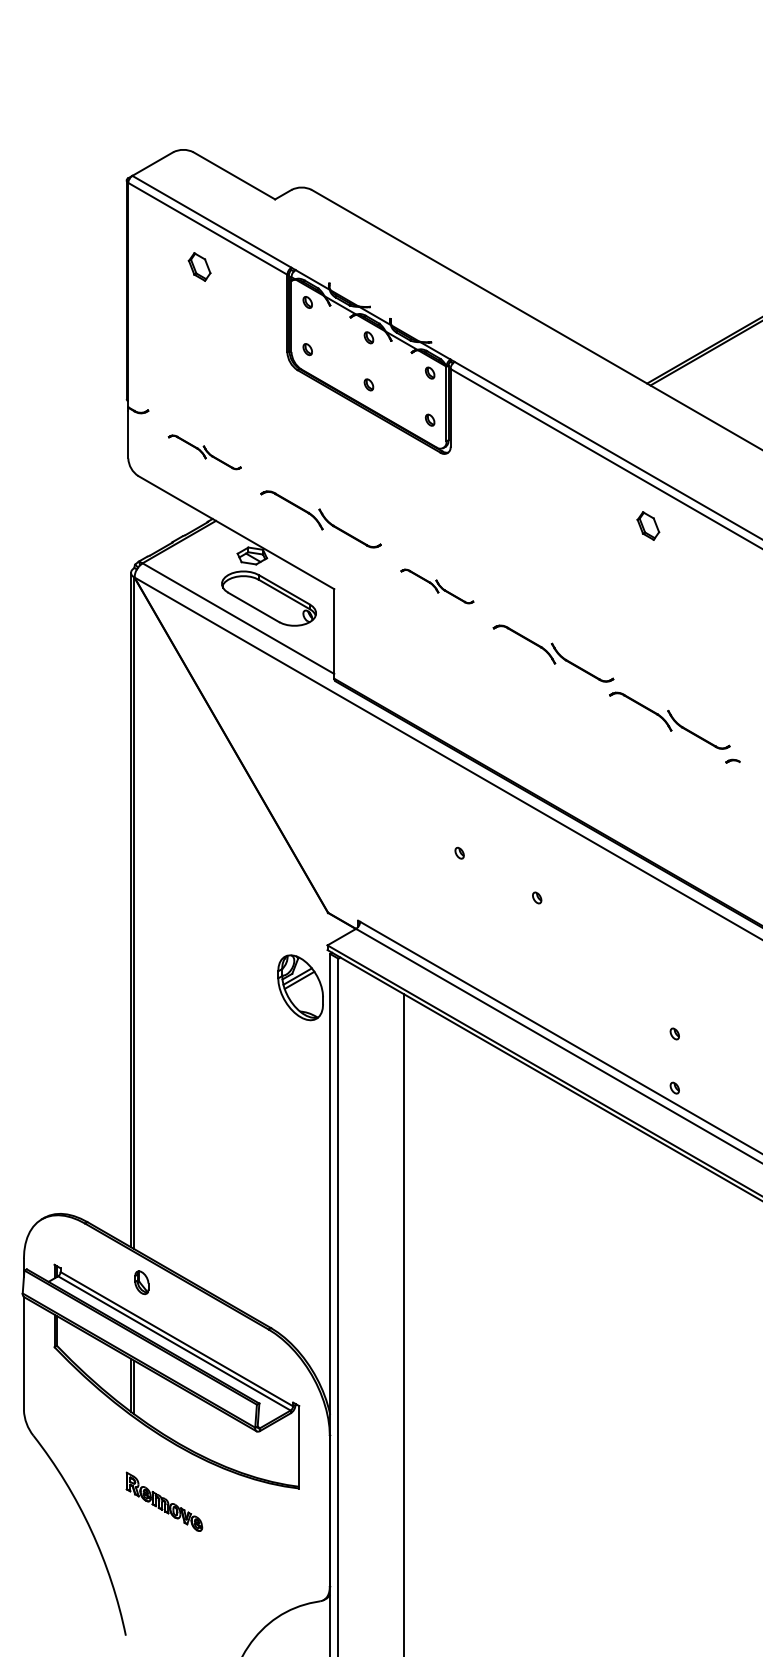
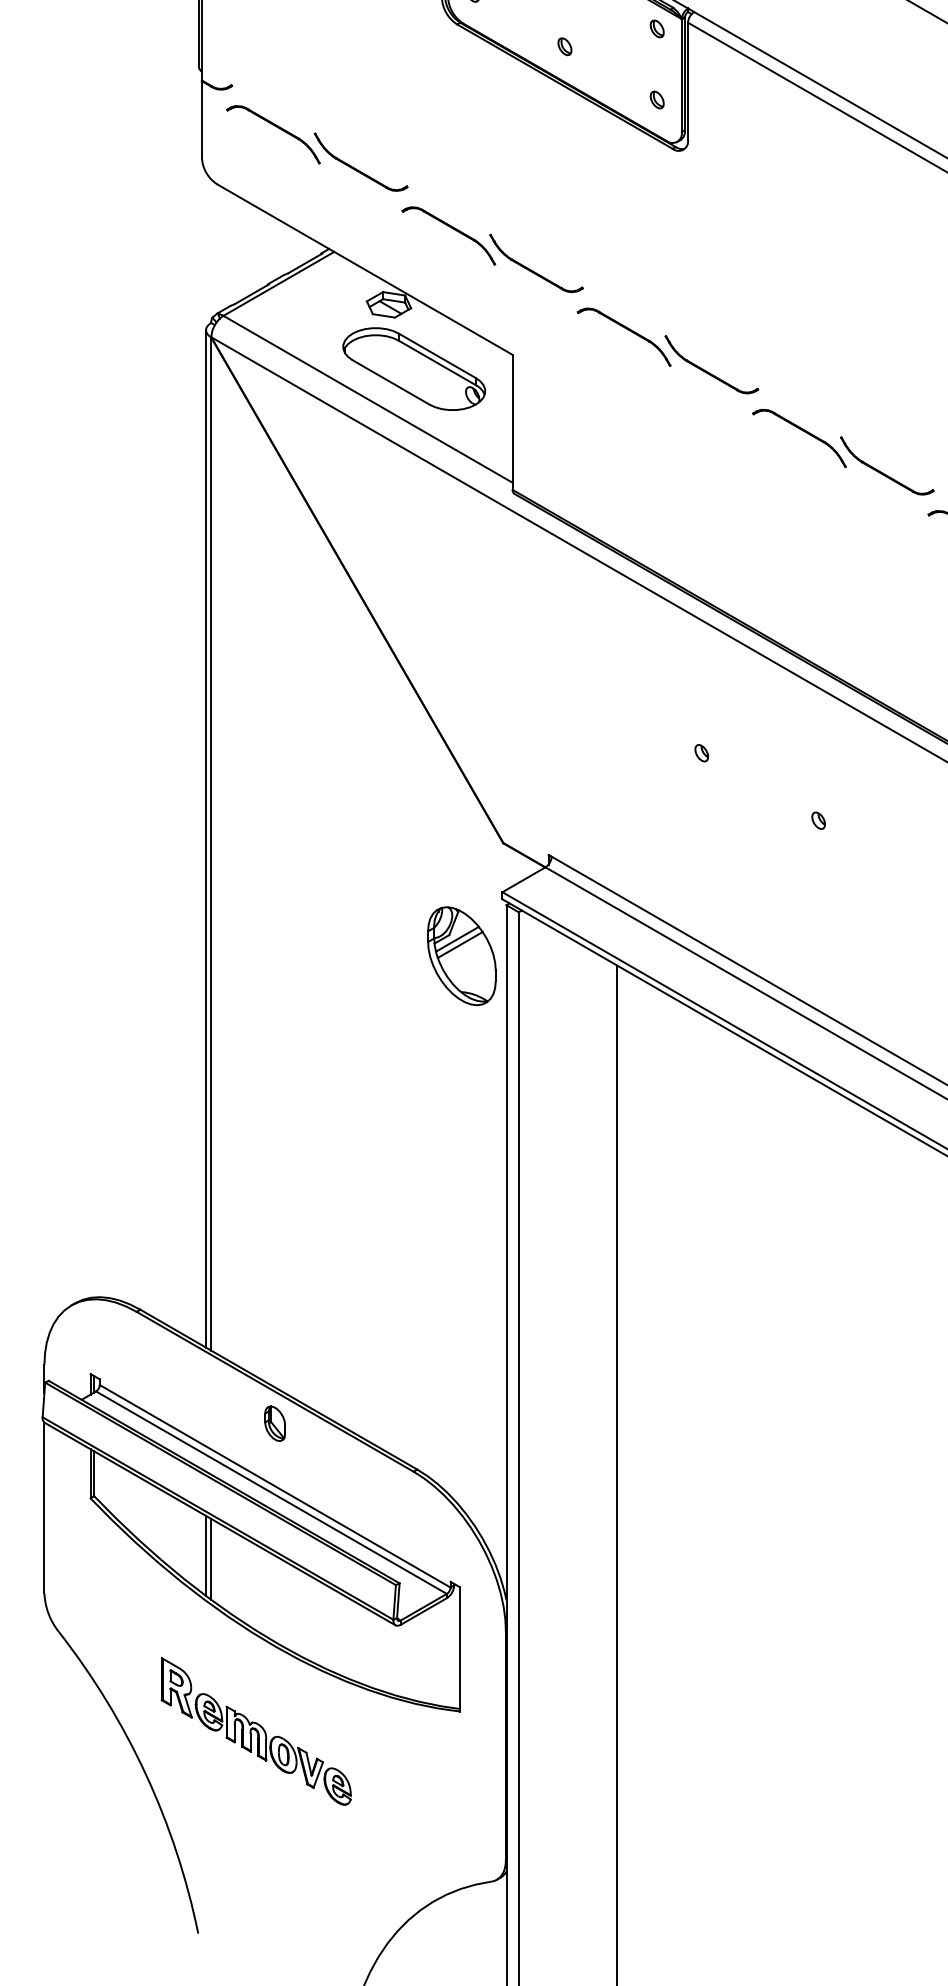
part: (204, 452) -> (316, 148), size x1.67
part: (437, 586) -> (668, 350), size x1.67
part: (141, 1282) -> (274, 1423), moved
part: (164, 1501) -> (256, 1731), size x1.67

